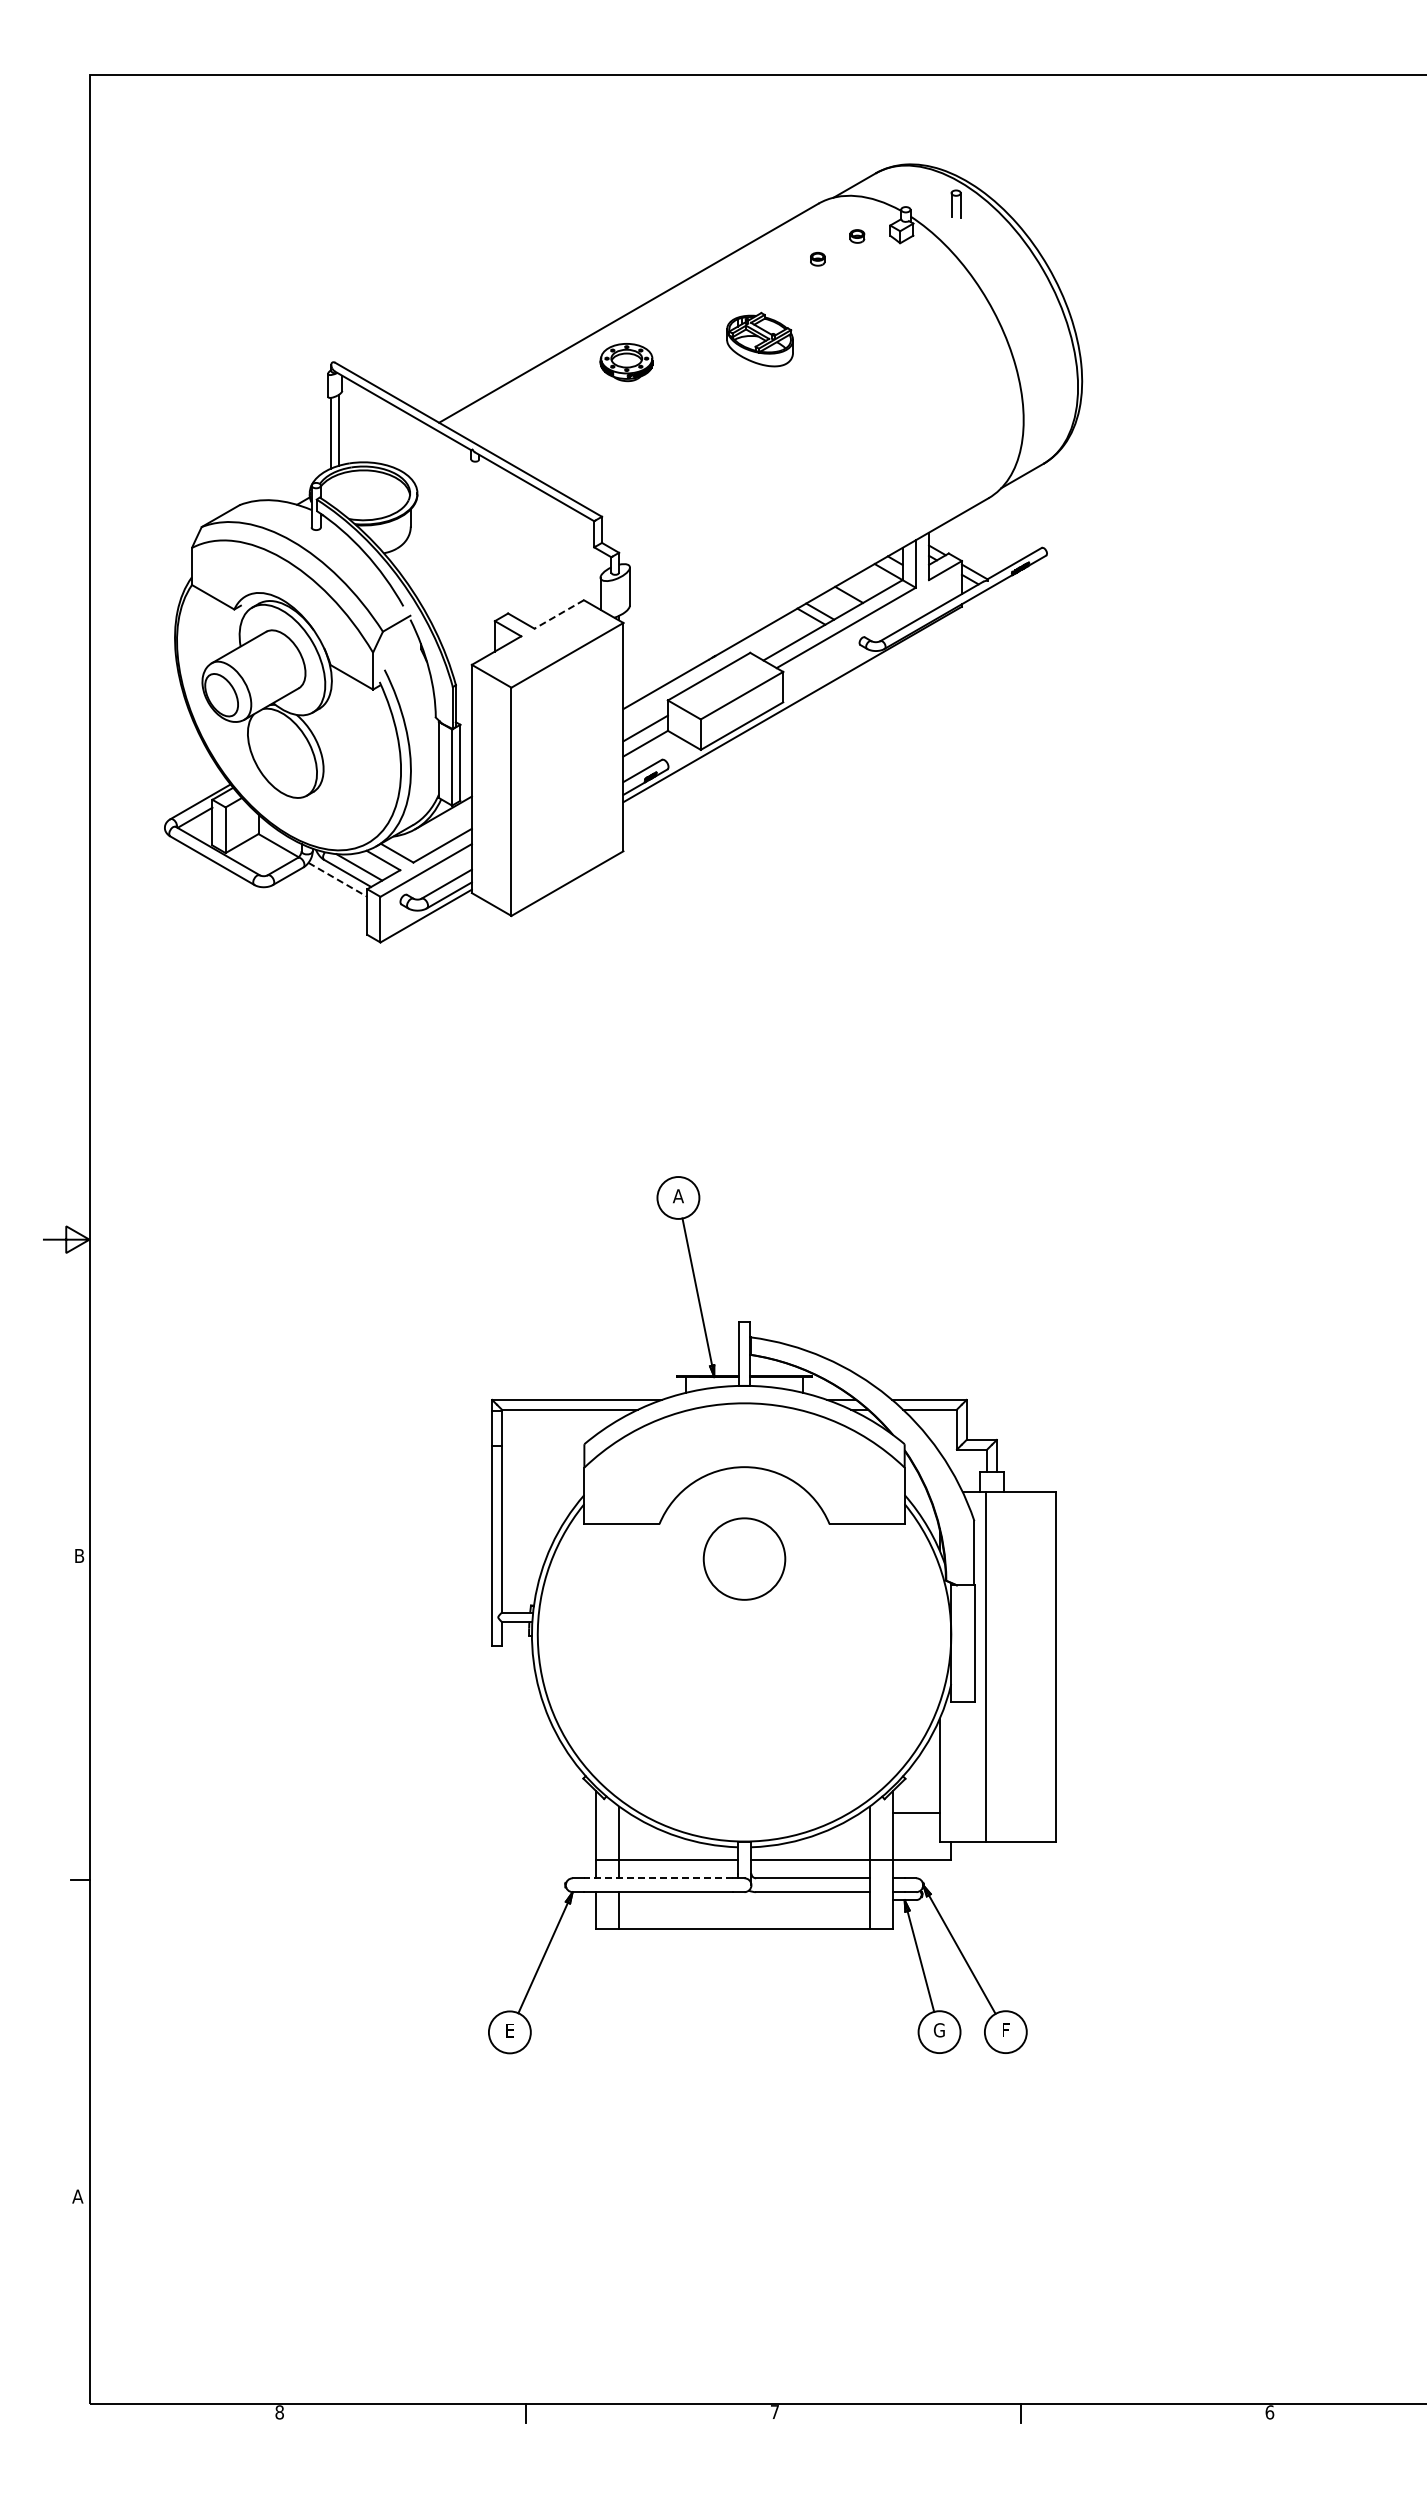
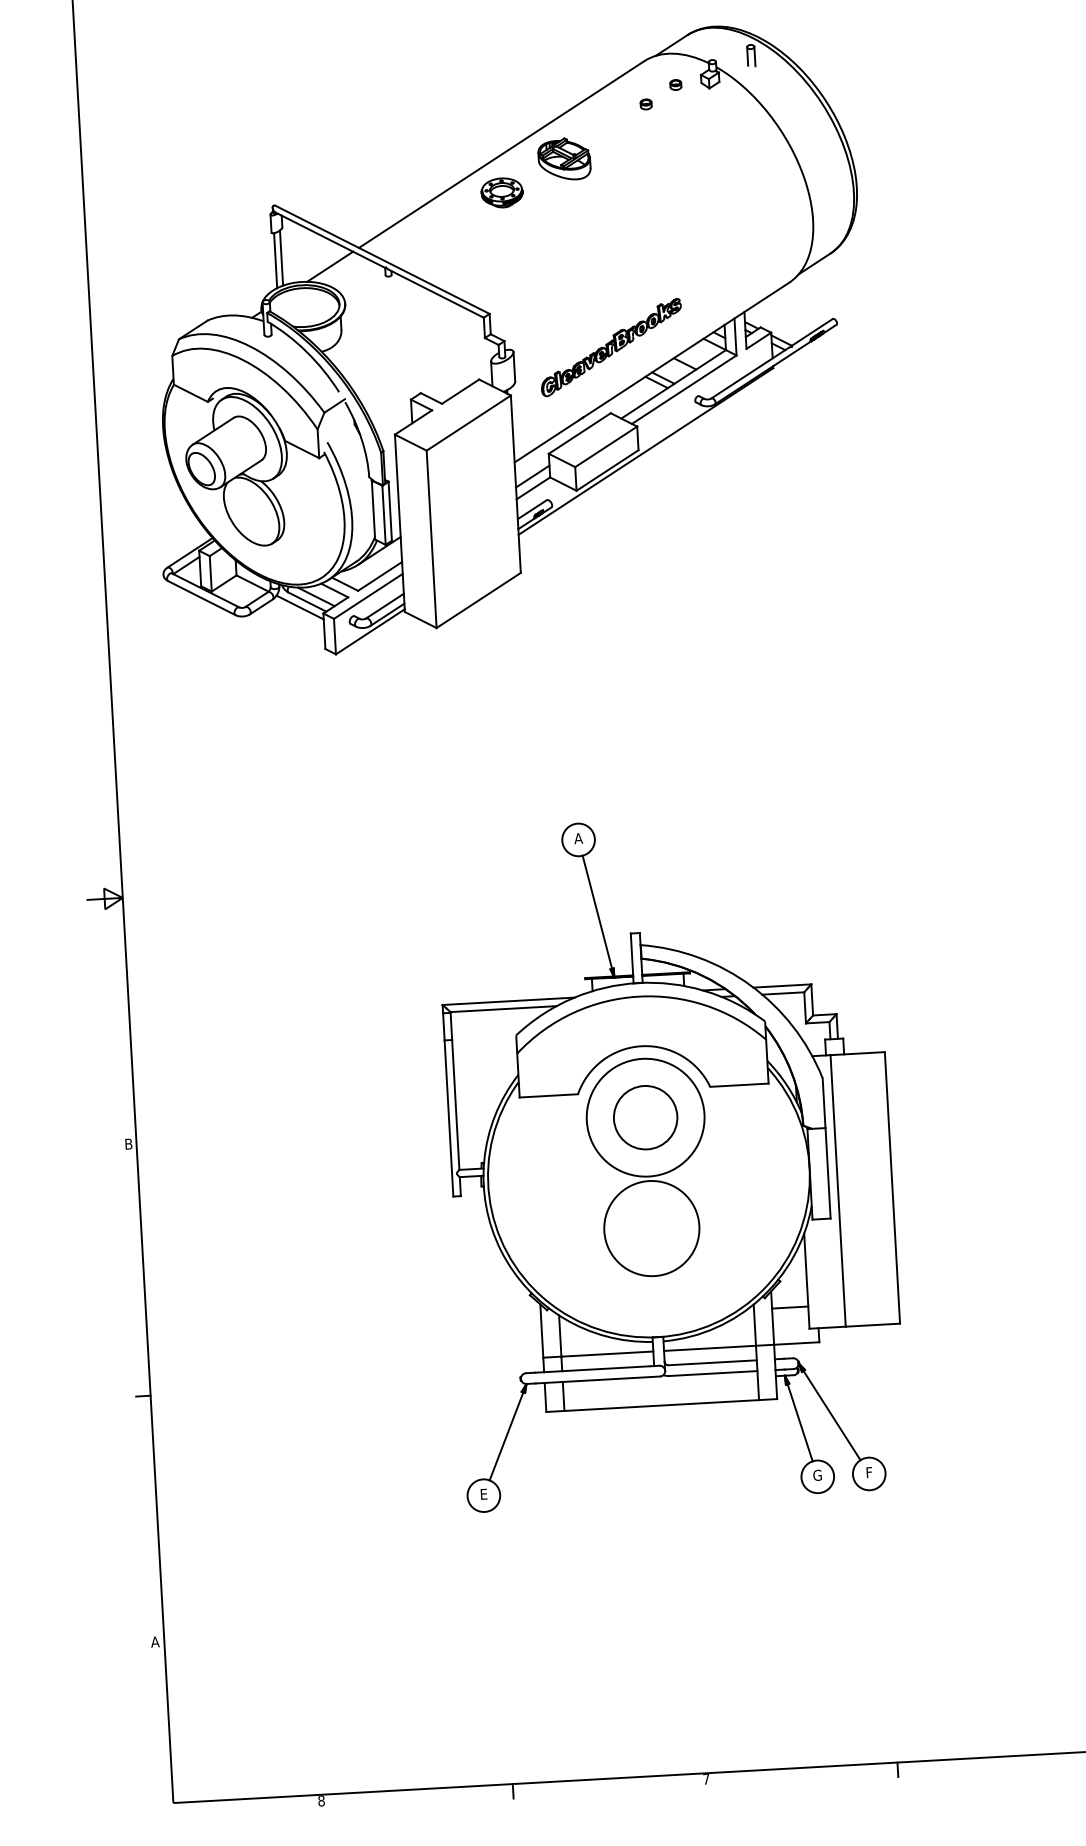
part: (759, 339) -> (563, 159), moved
line: (400, 444) -> (329, 266), added
part: (755, 568) -> (611, 347), added
line: (559, 614) -> (460, 391), dashed -> solid
line: (337, 879) -> (299, 607), dashed -> solid
part: (744, 1622) -> (648, 1166), added
line: (658, 1878) -> (592, 1369), dashed -> solid

